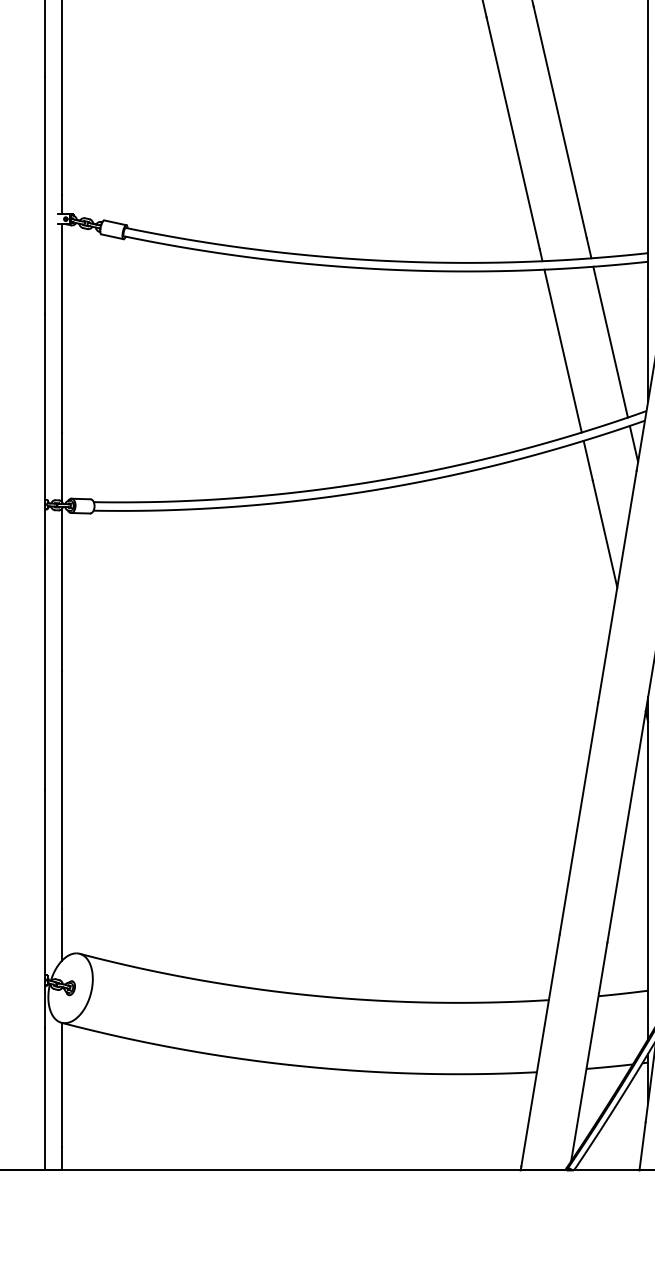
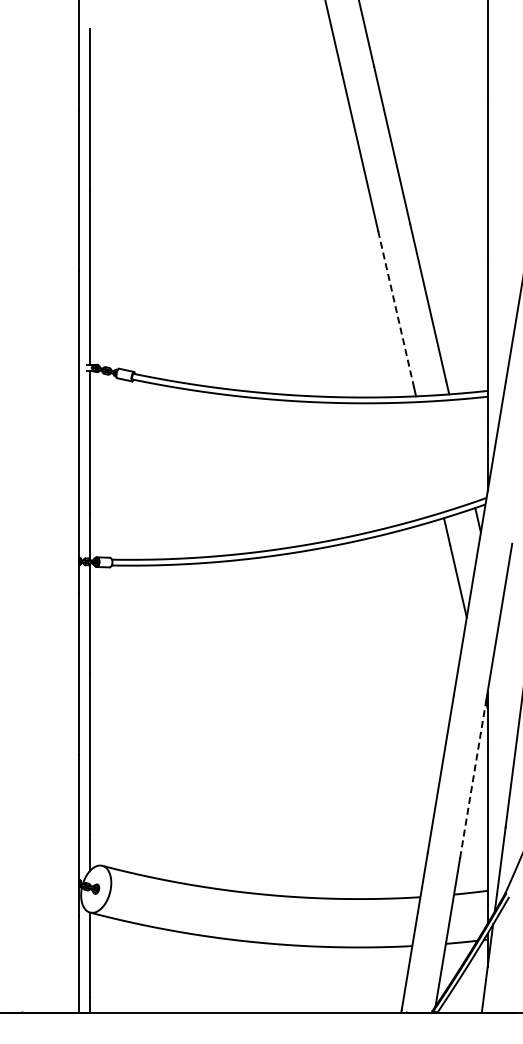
line: (513, 133) -> (396, 309), solid -> dashed
line: (609, 342) -> (461, 451), removed
line: (562, 351) -> (429, 457), removed
line: (627, 826) -> (473, 779), solid -> dashed

